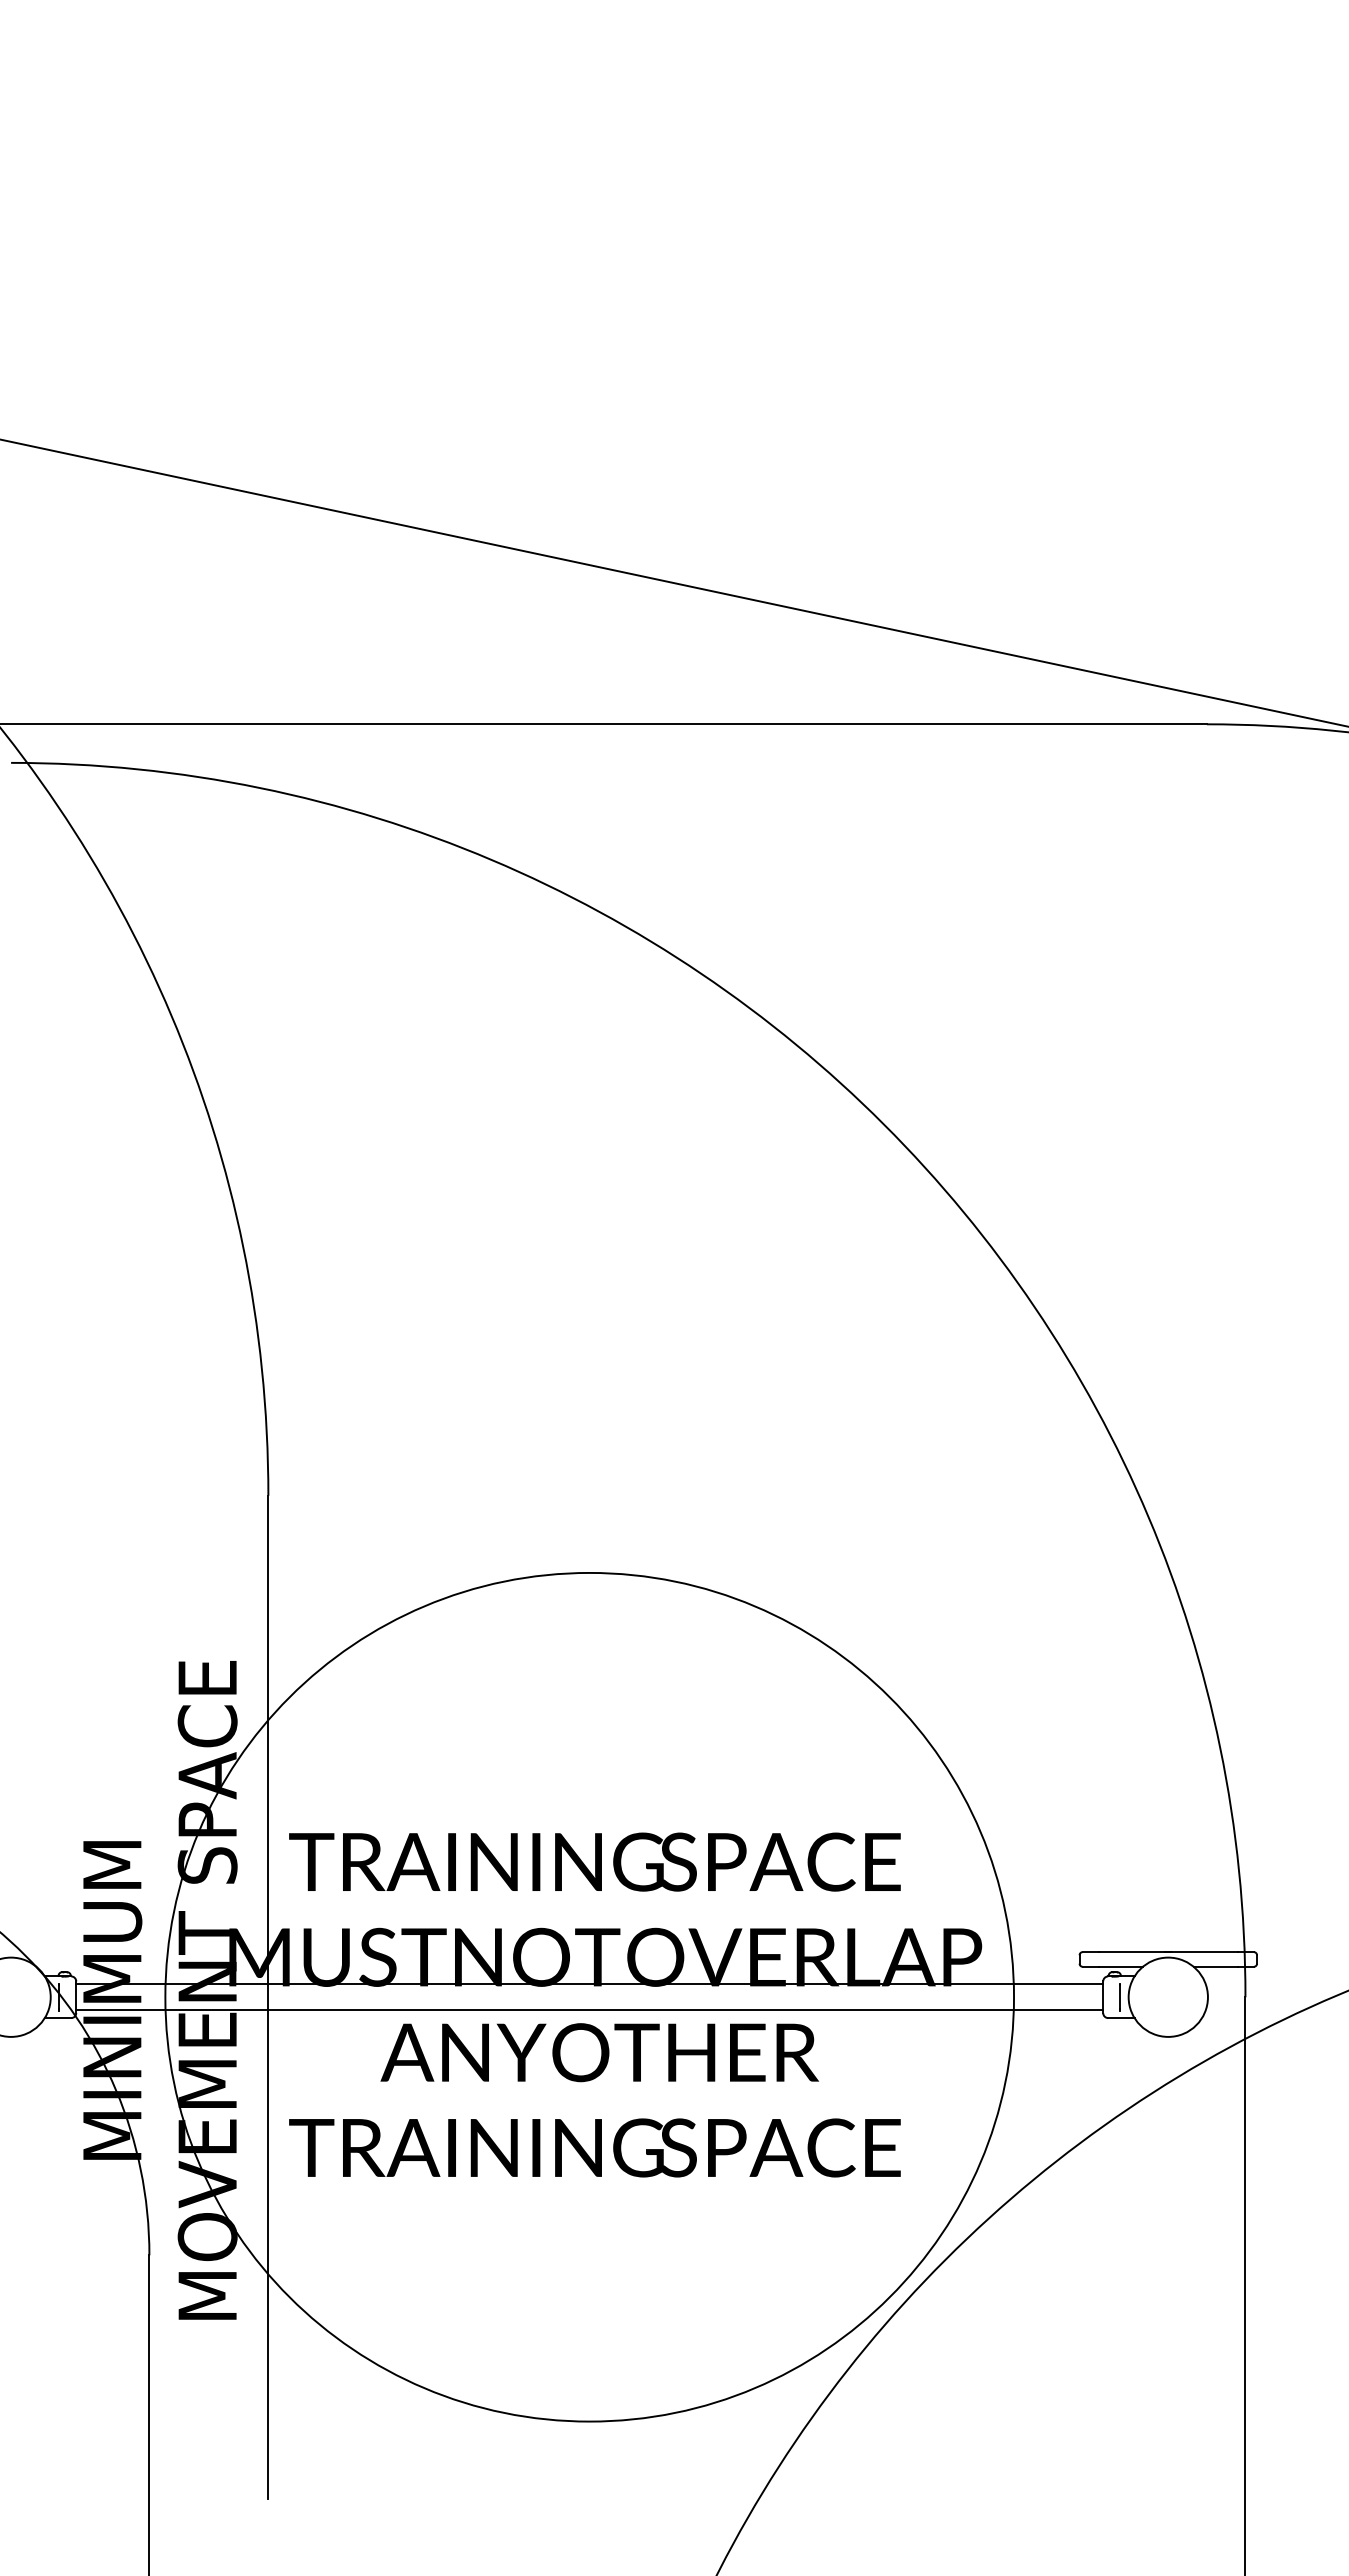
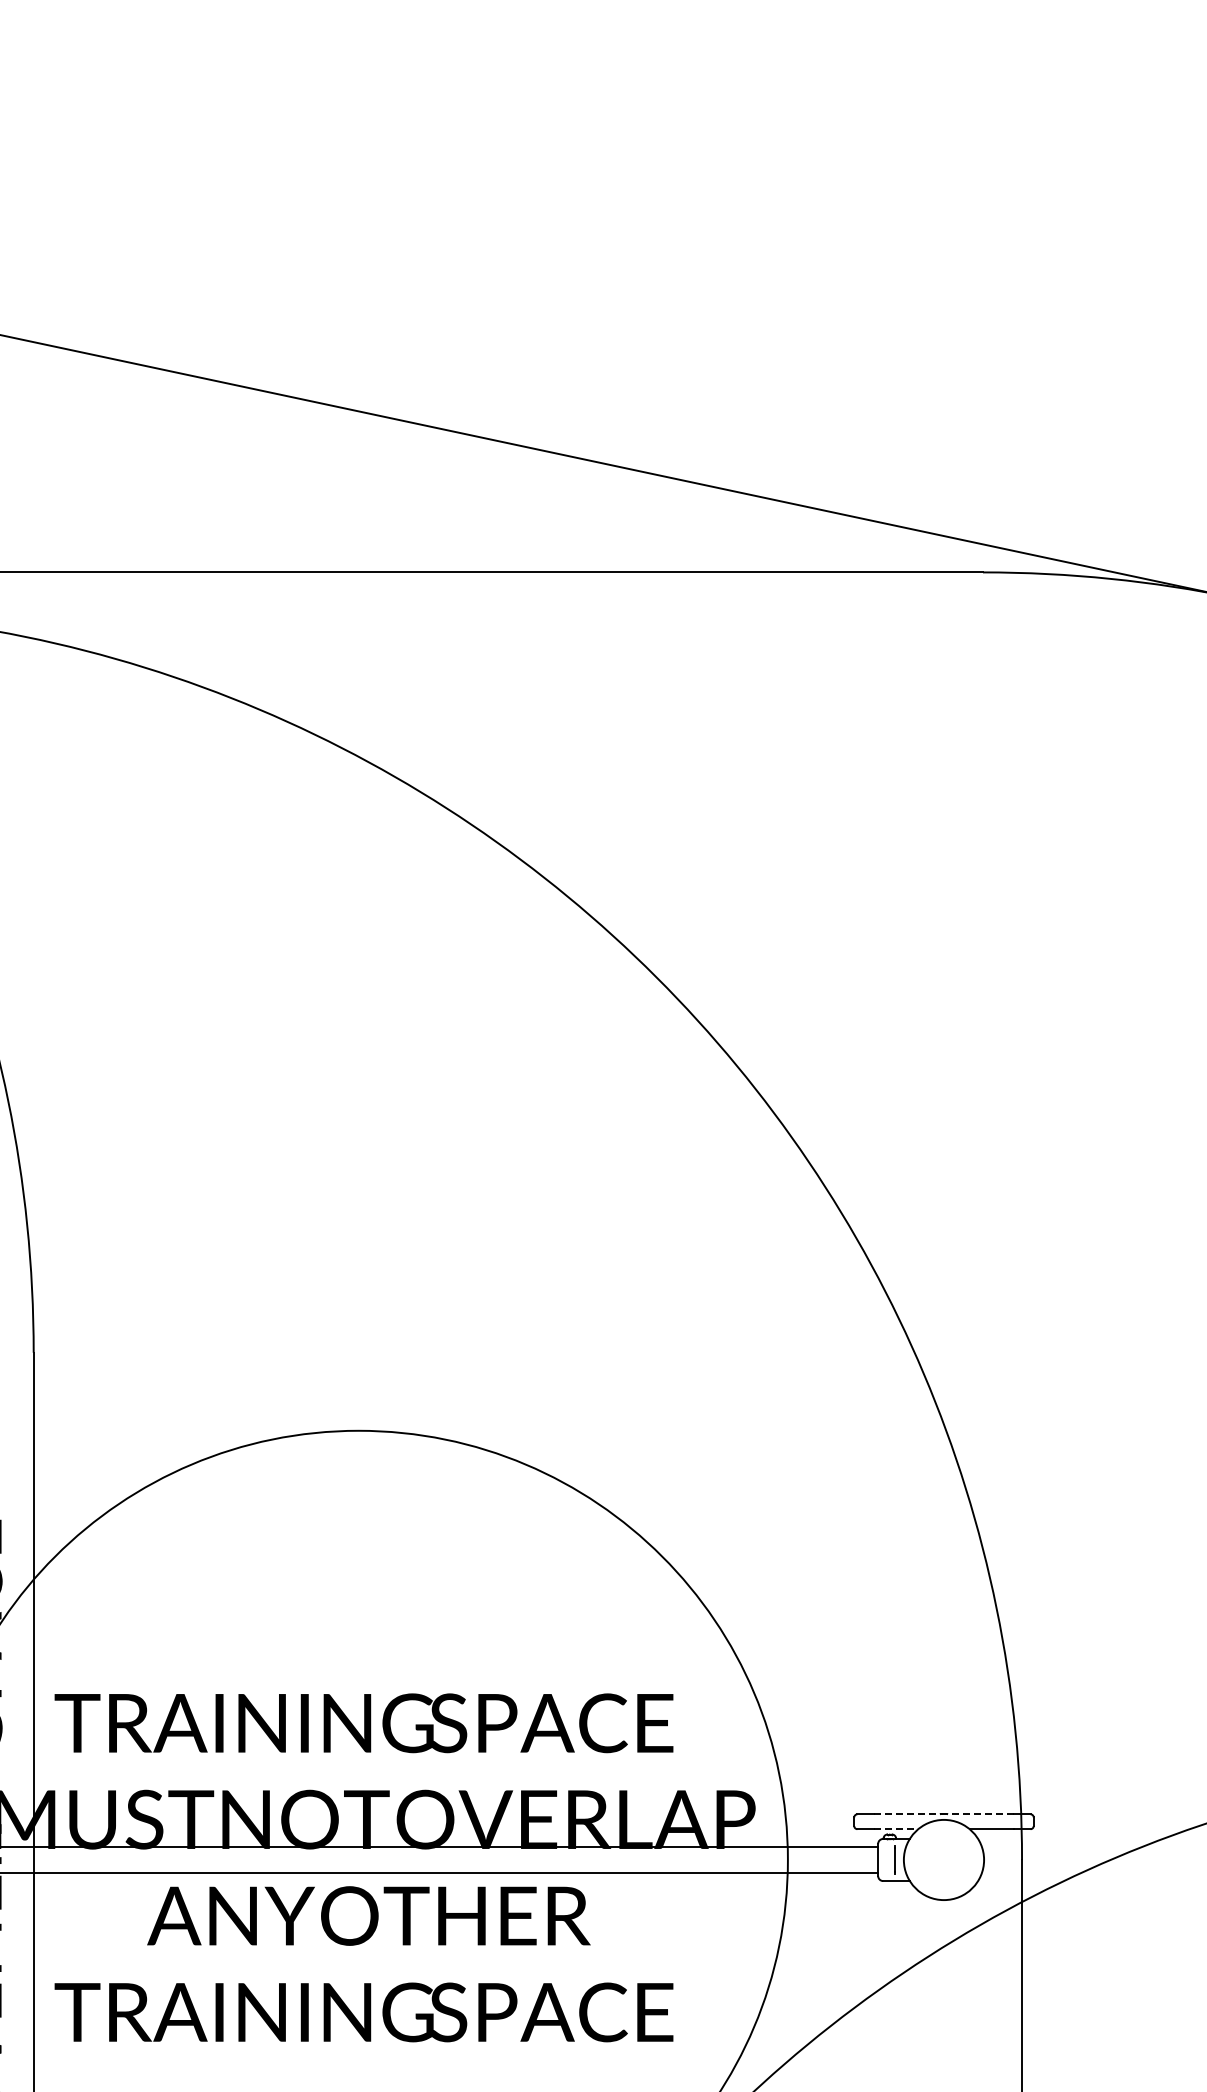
line: (1167, 1952) -> (943, 1814), solid -> dashed
line: (1120, 1966) -> (895, 1828), solid -> dashed

